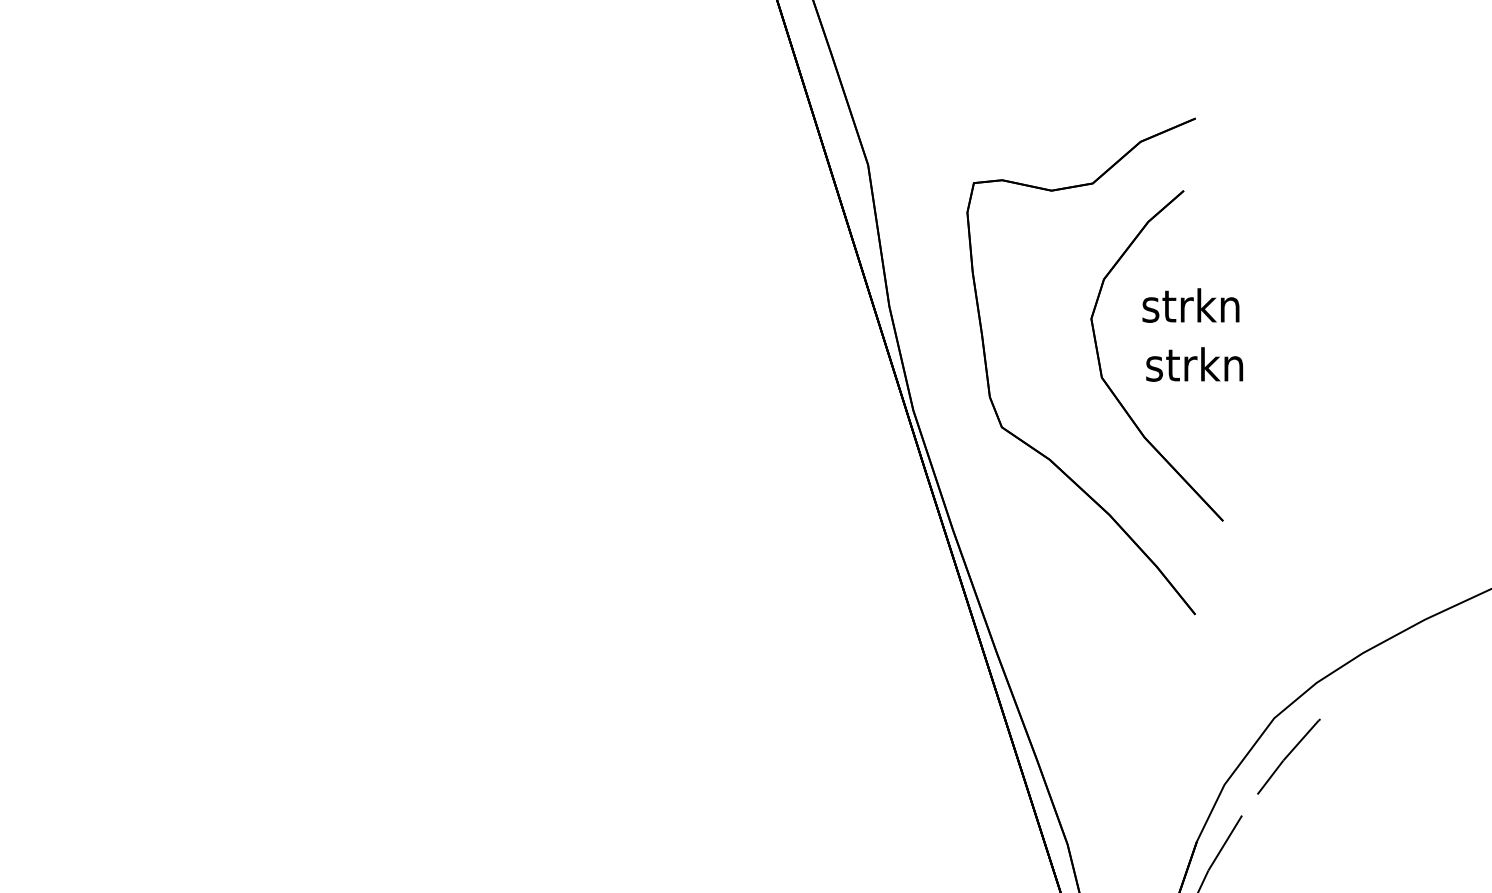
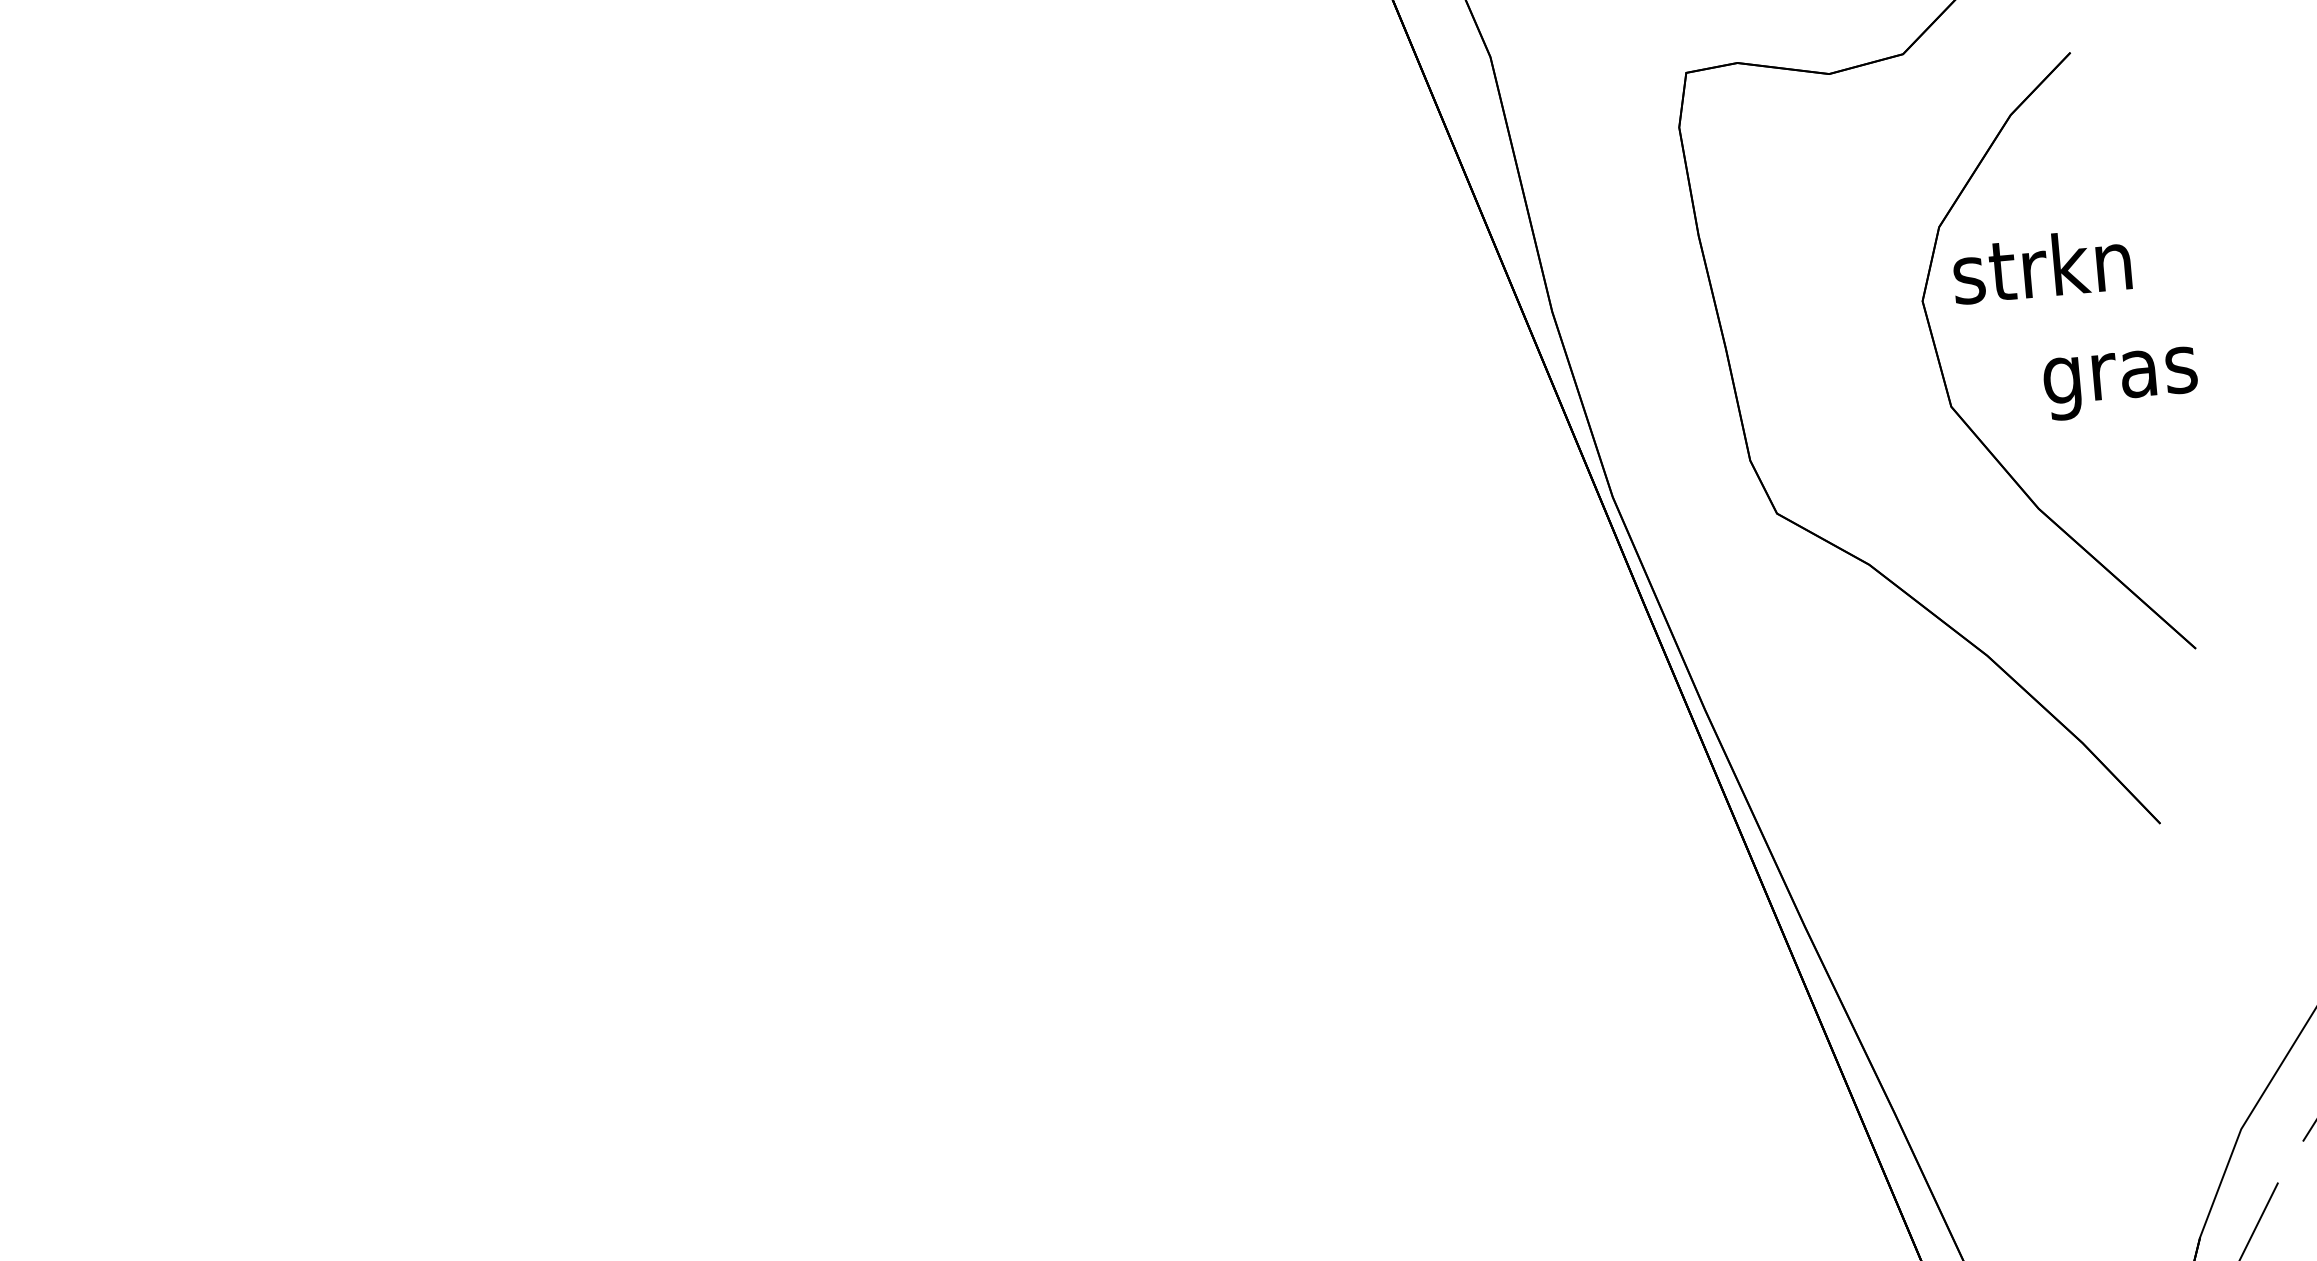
text: (1190, 305) -> (2040, 266), moved
text: (1194, 368) -> (2118, 375), strkn -> gras

